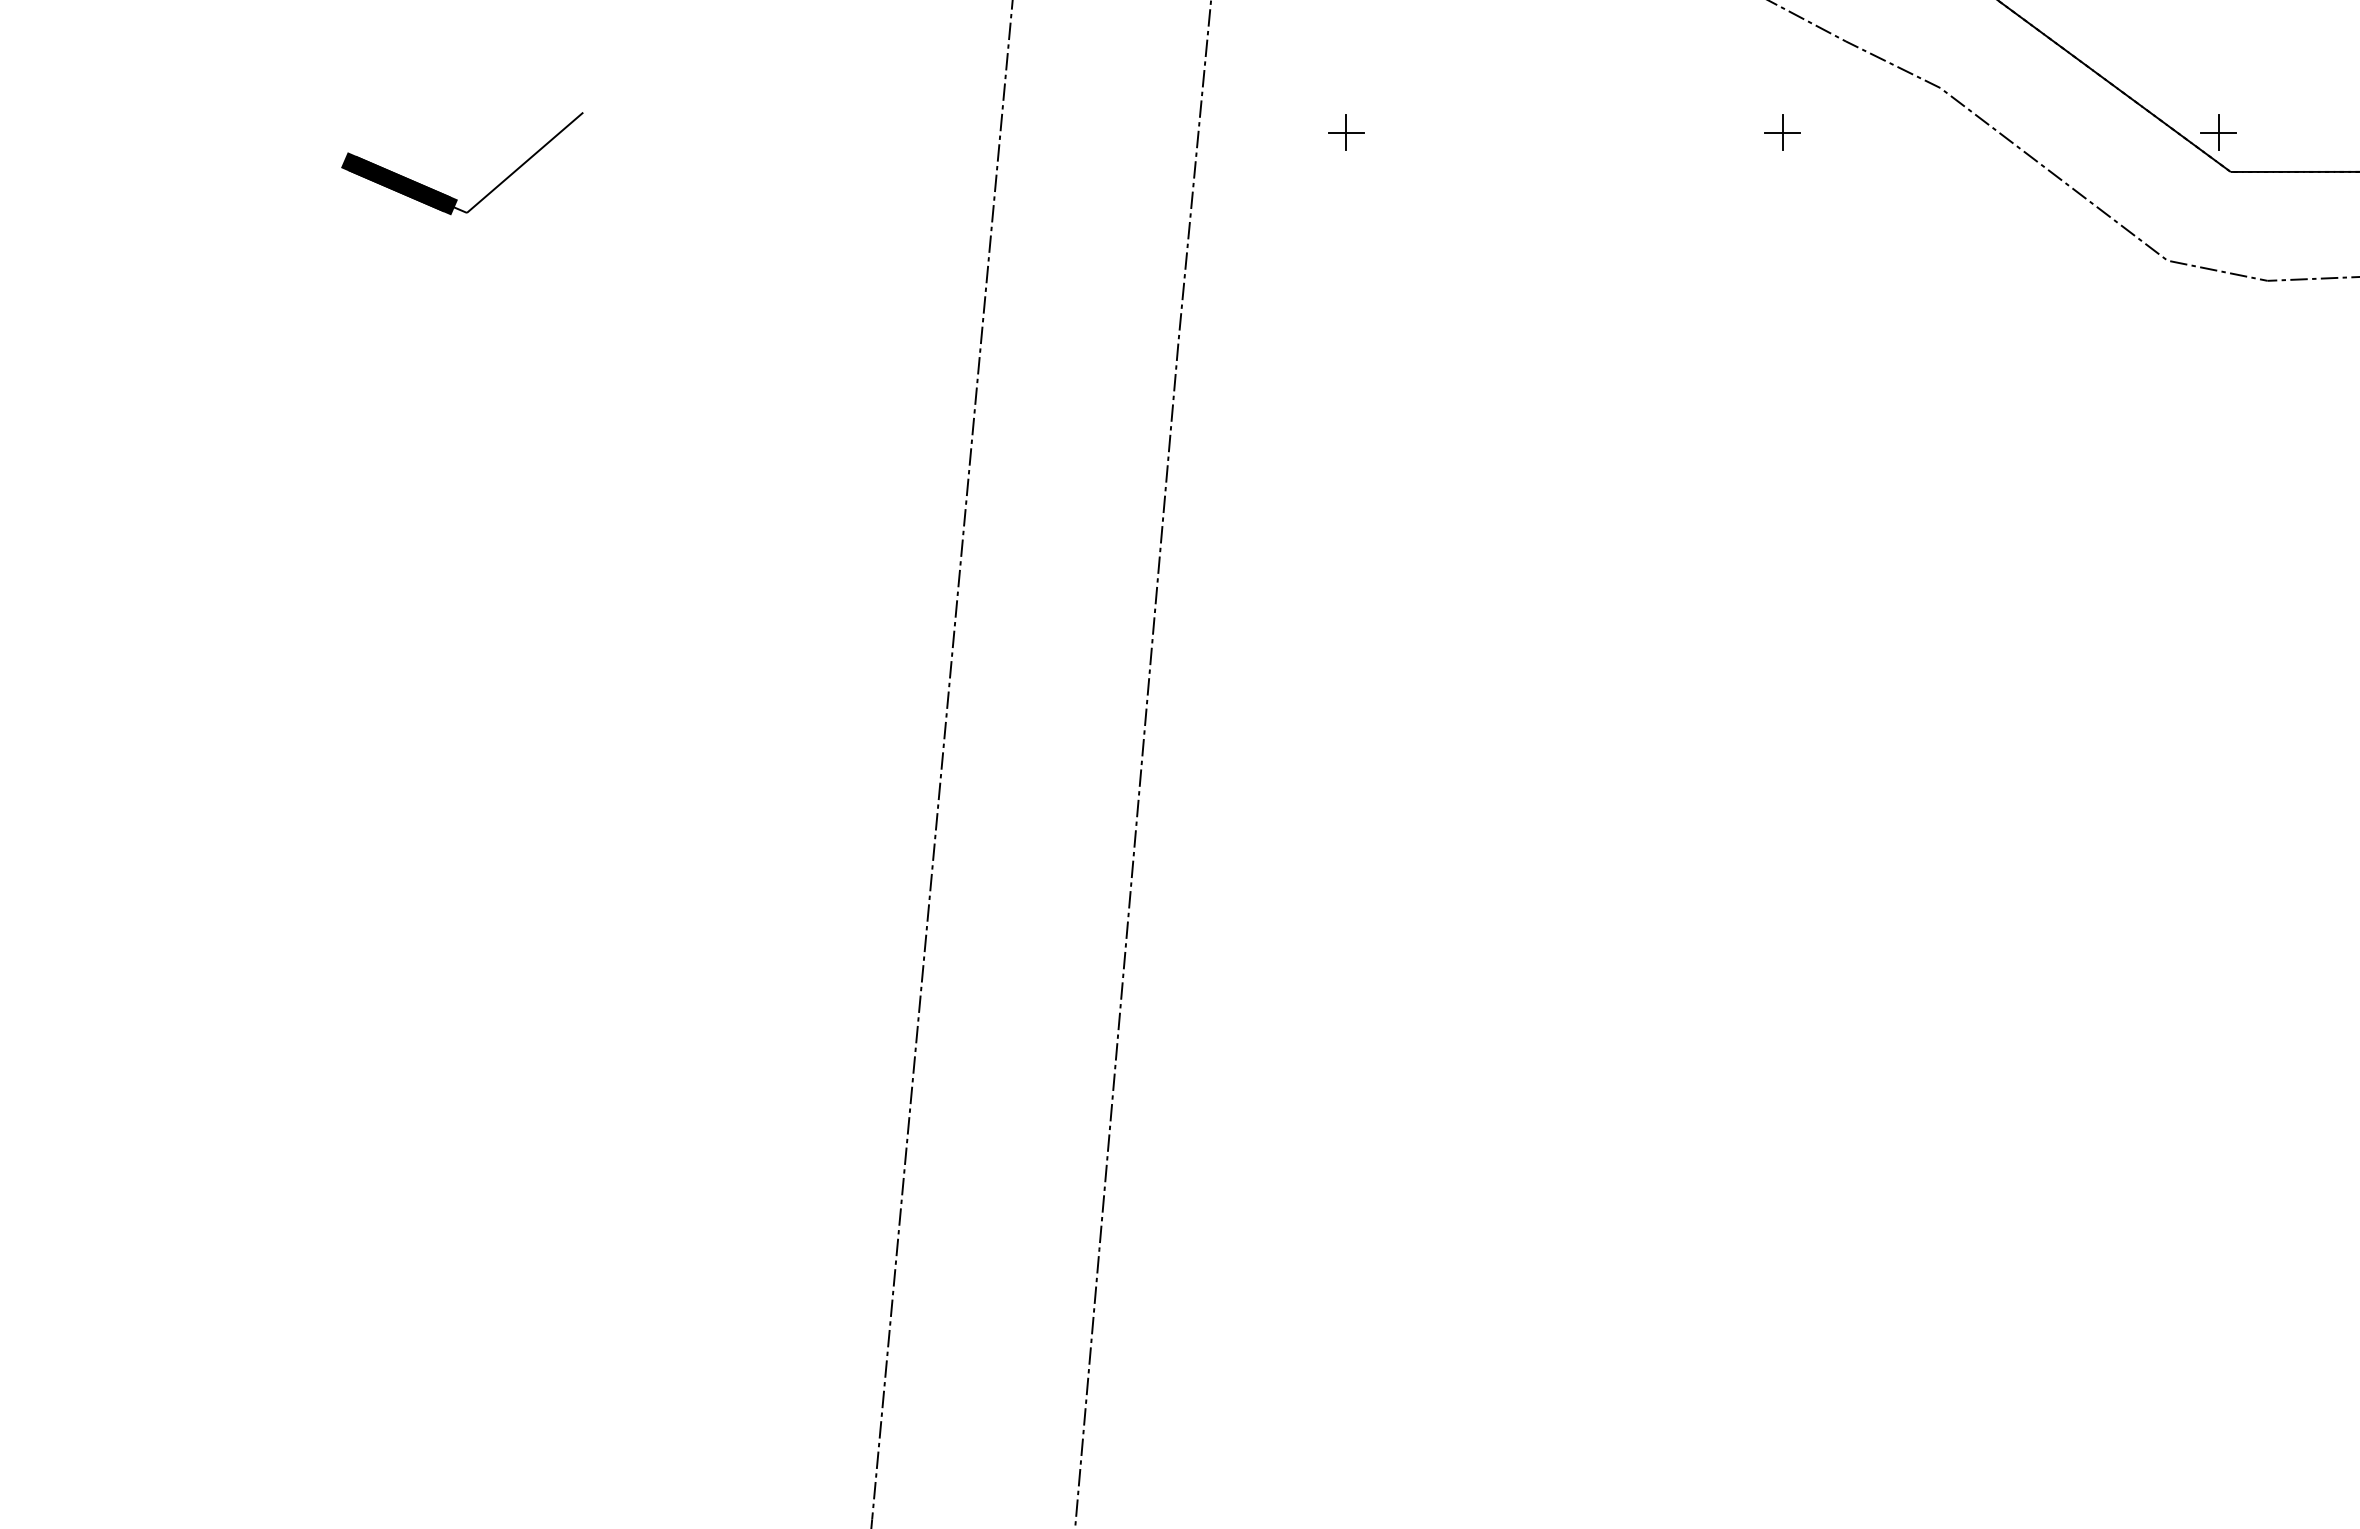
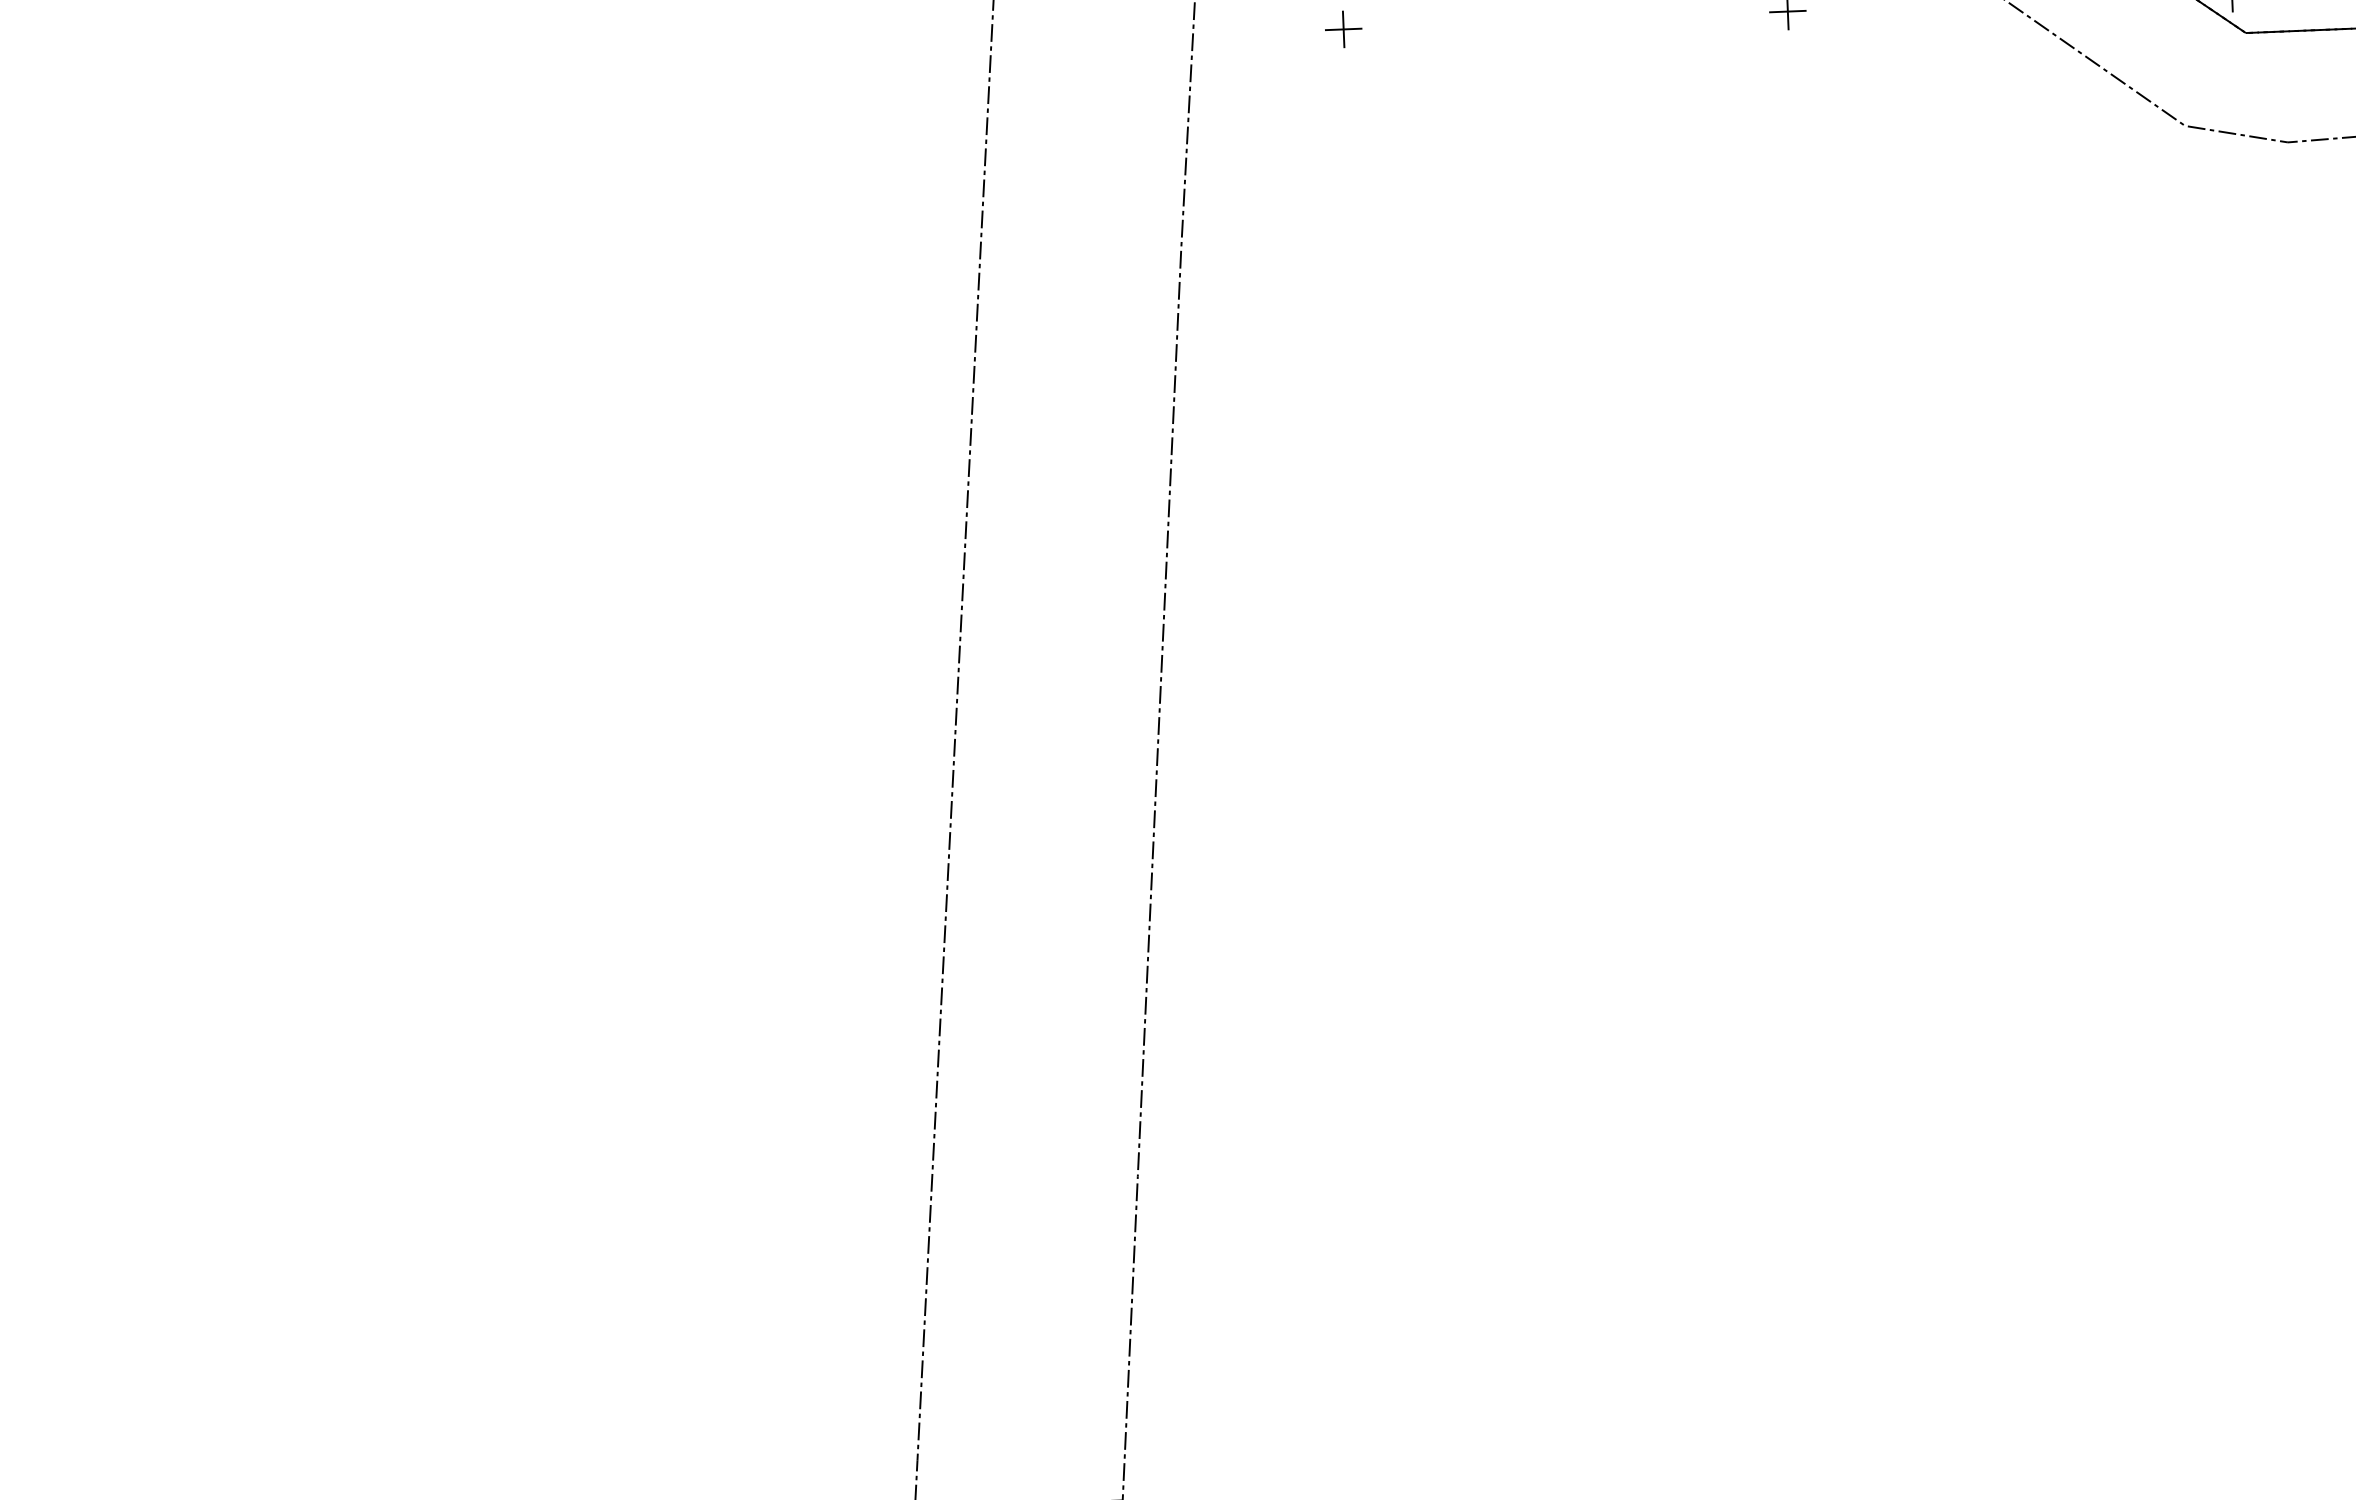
part: (446, 194) -> (429, 128), removed

